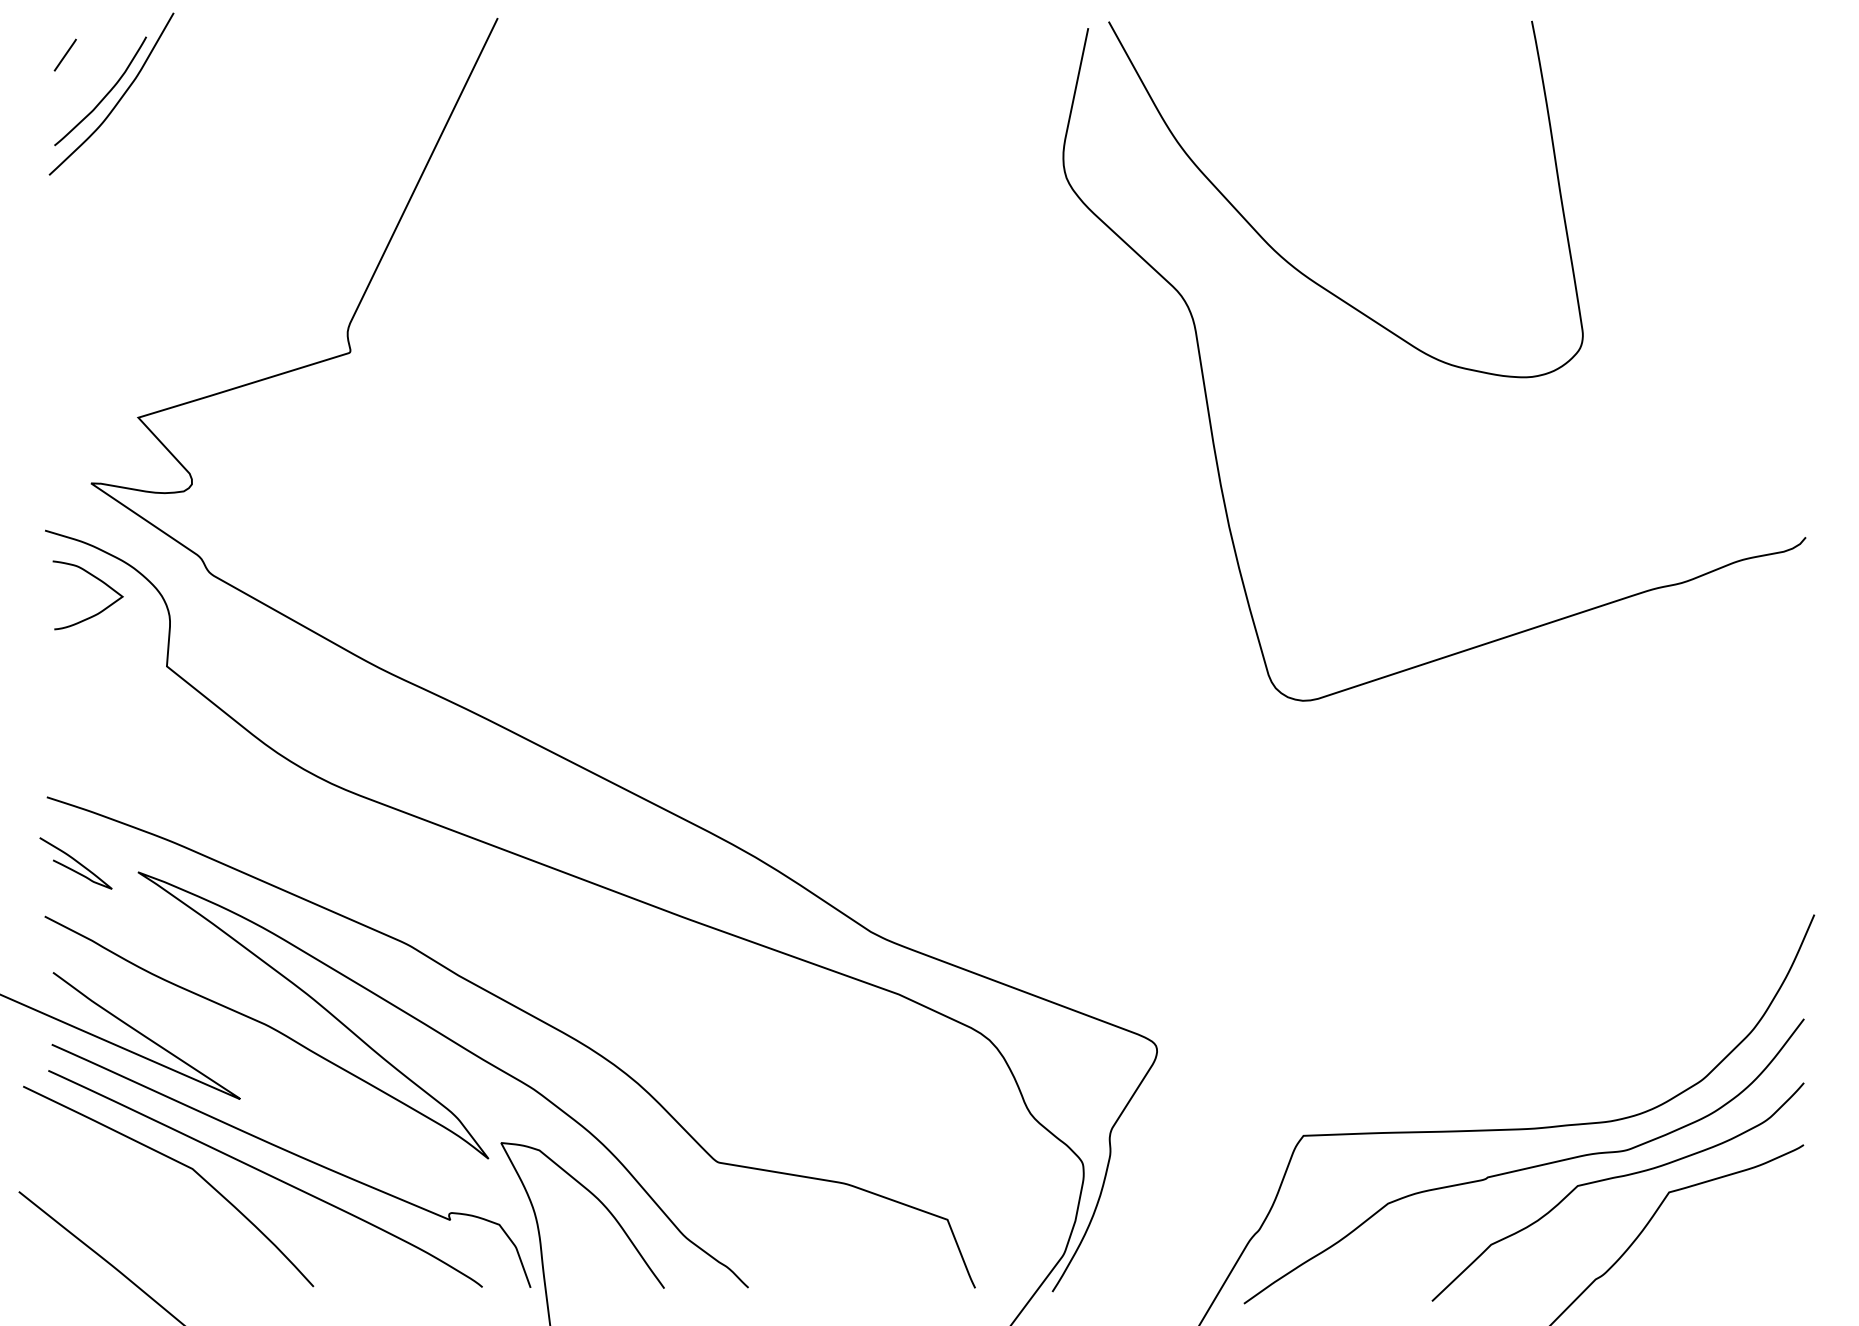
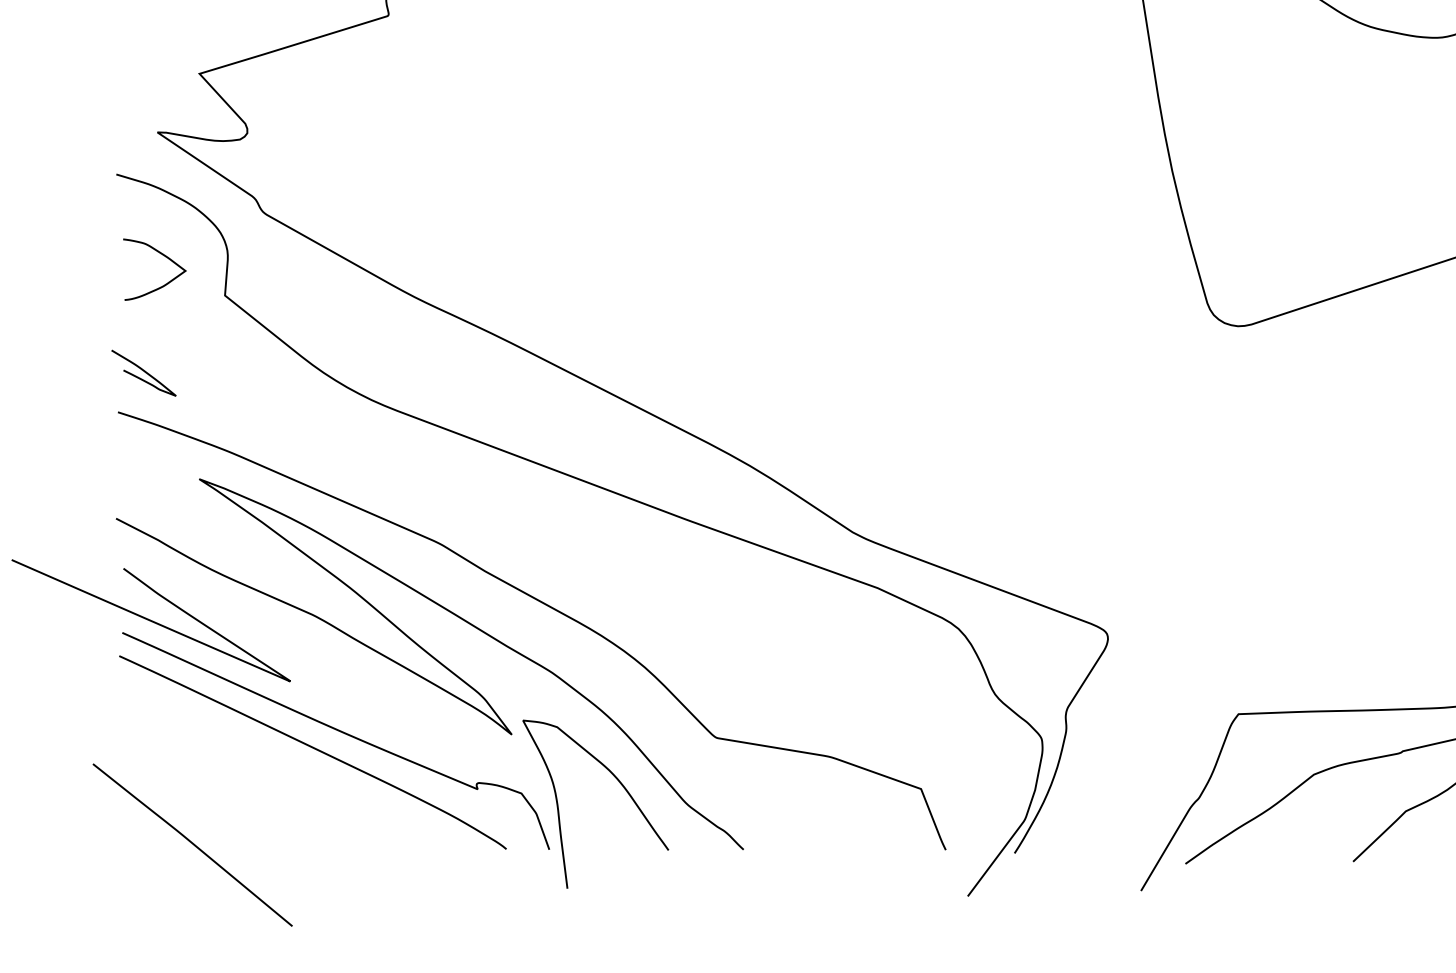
curve: (98, 580) -> (164, 256), moved
curve: (76, 862) -> (144, 372), moved
curve: (180, 1164) -> (237, 739), removed

